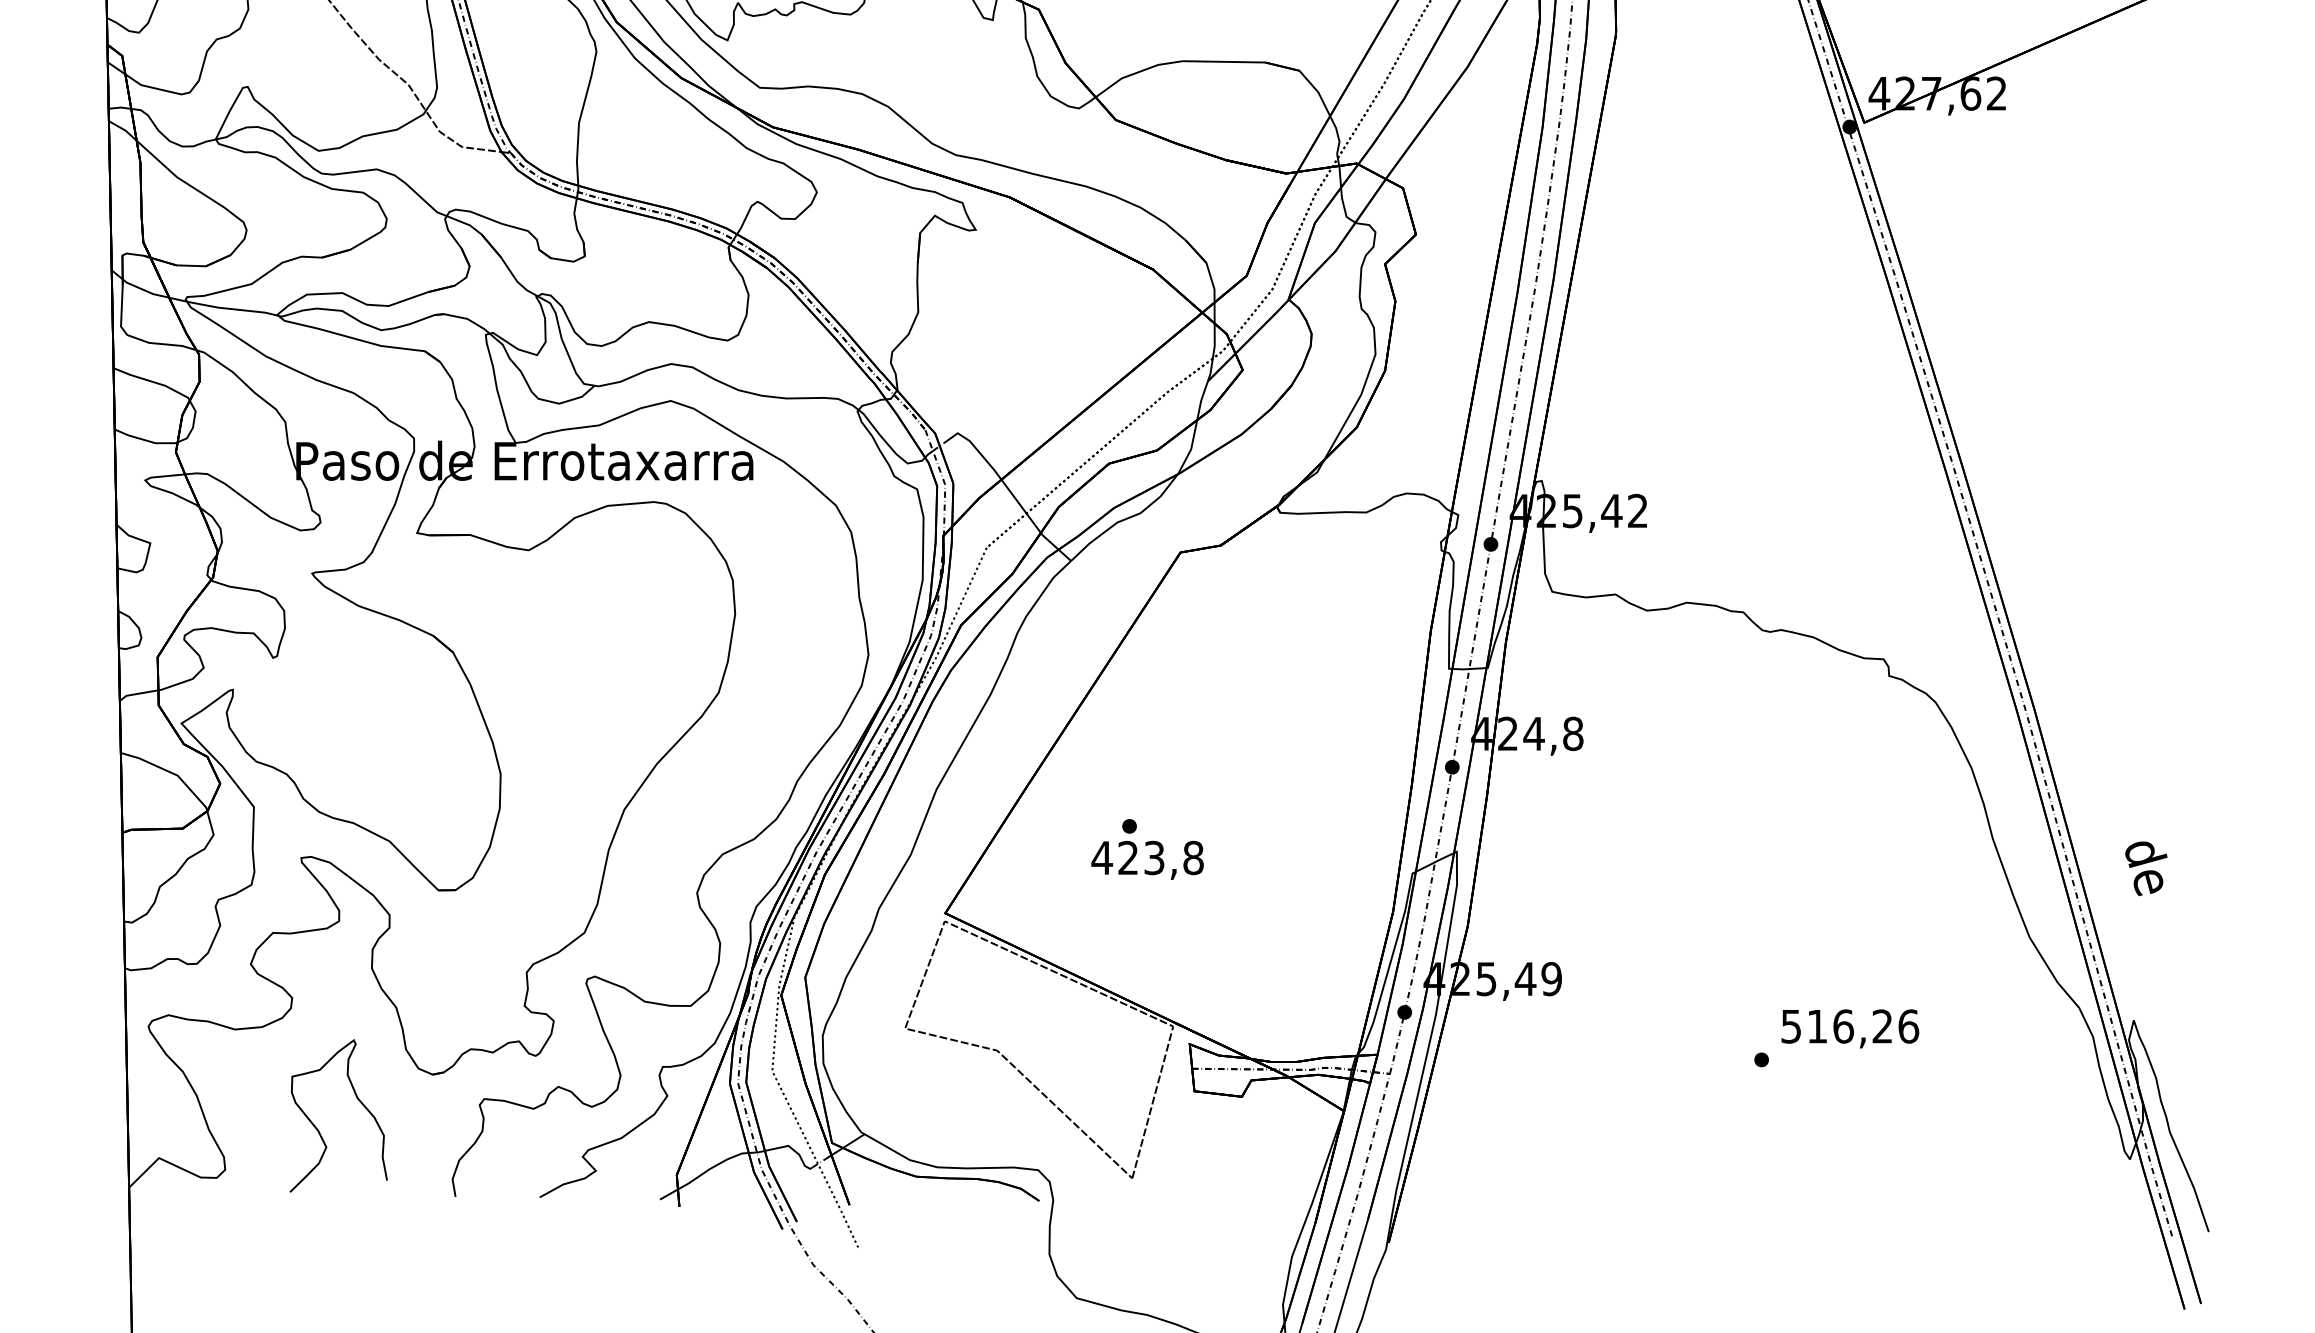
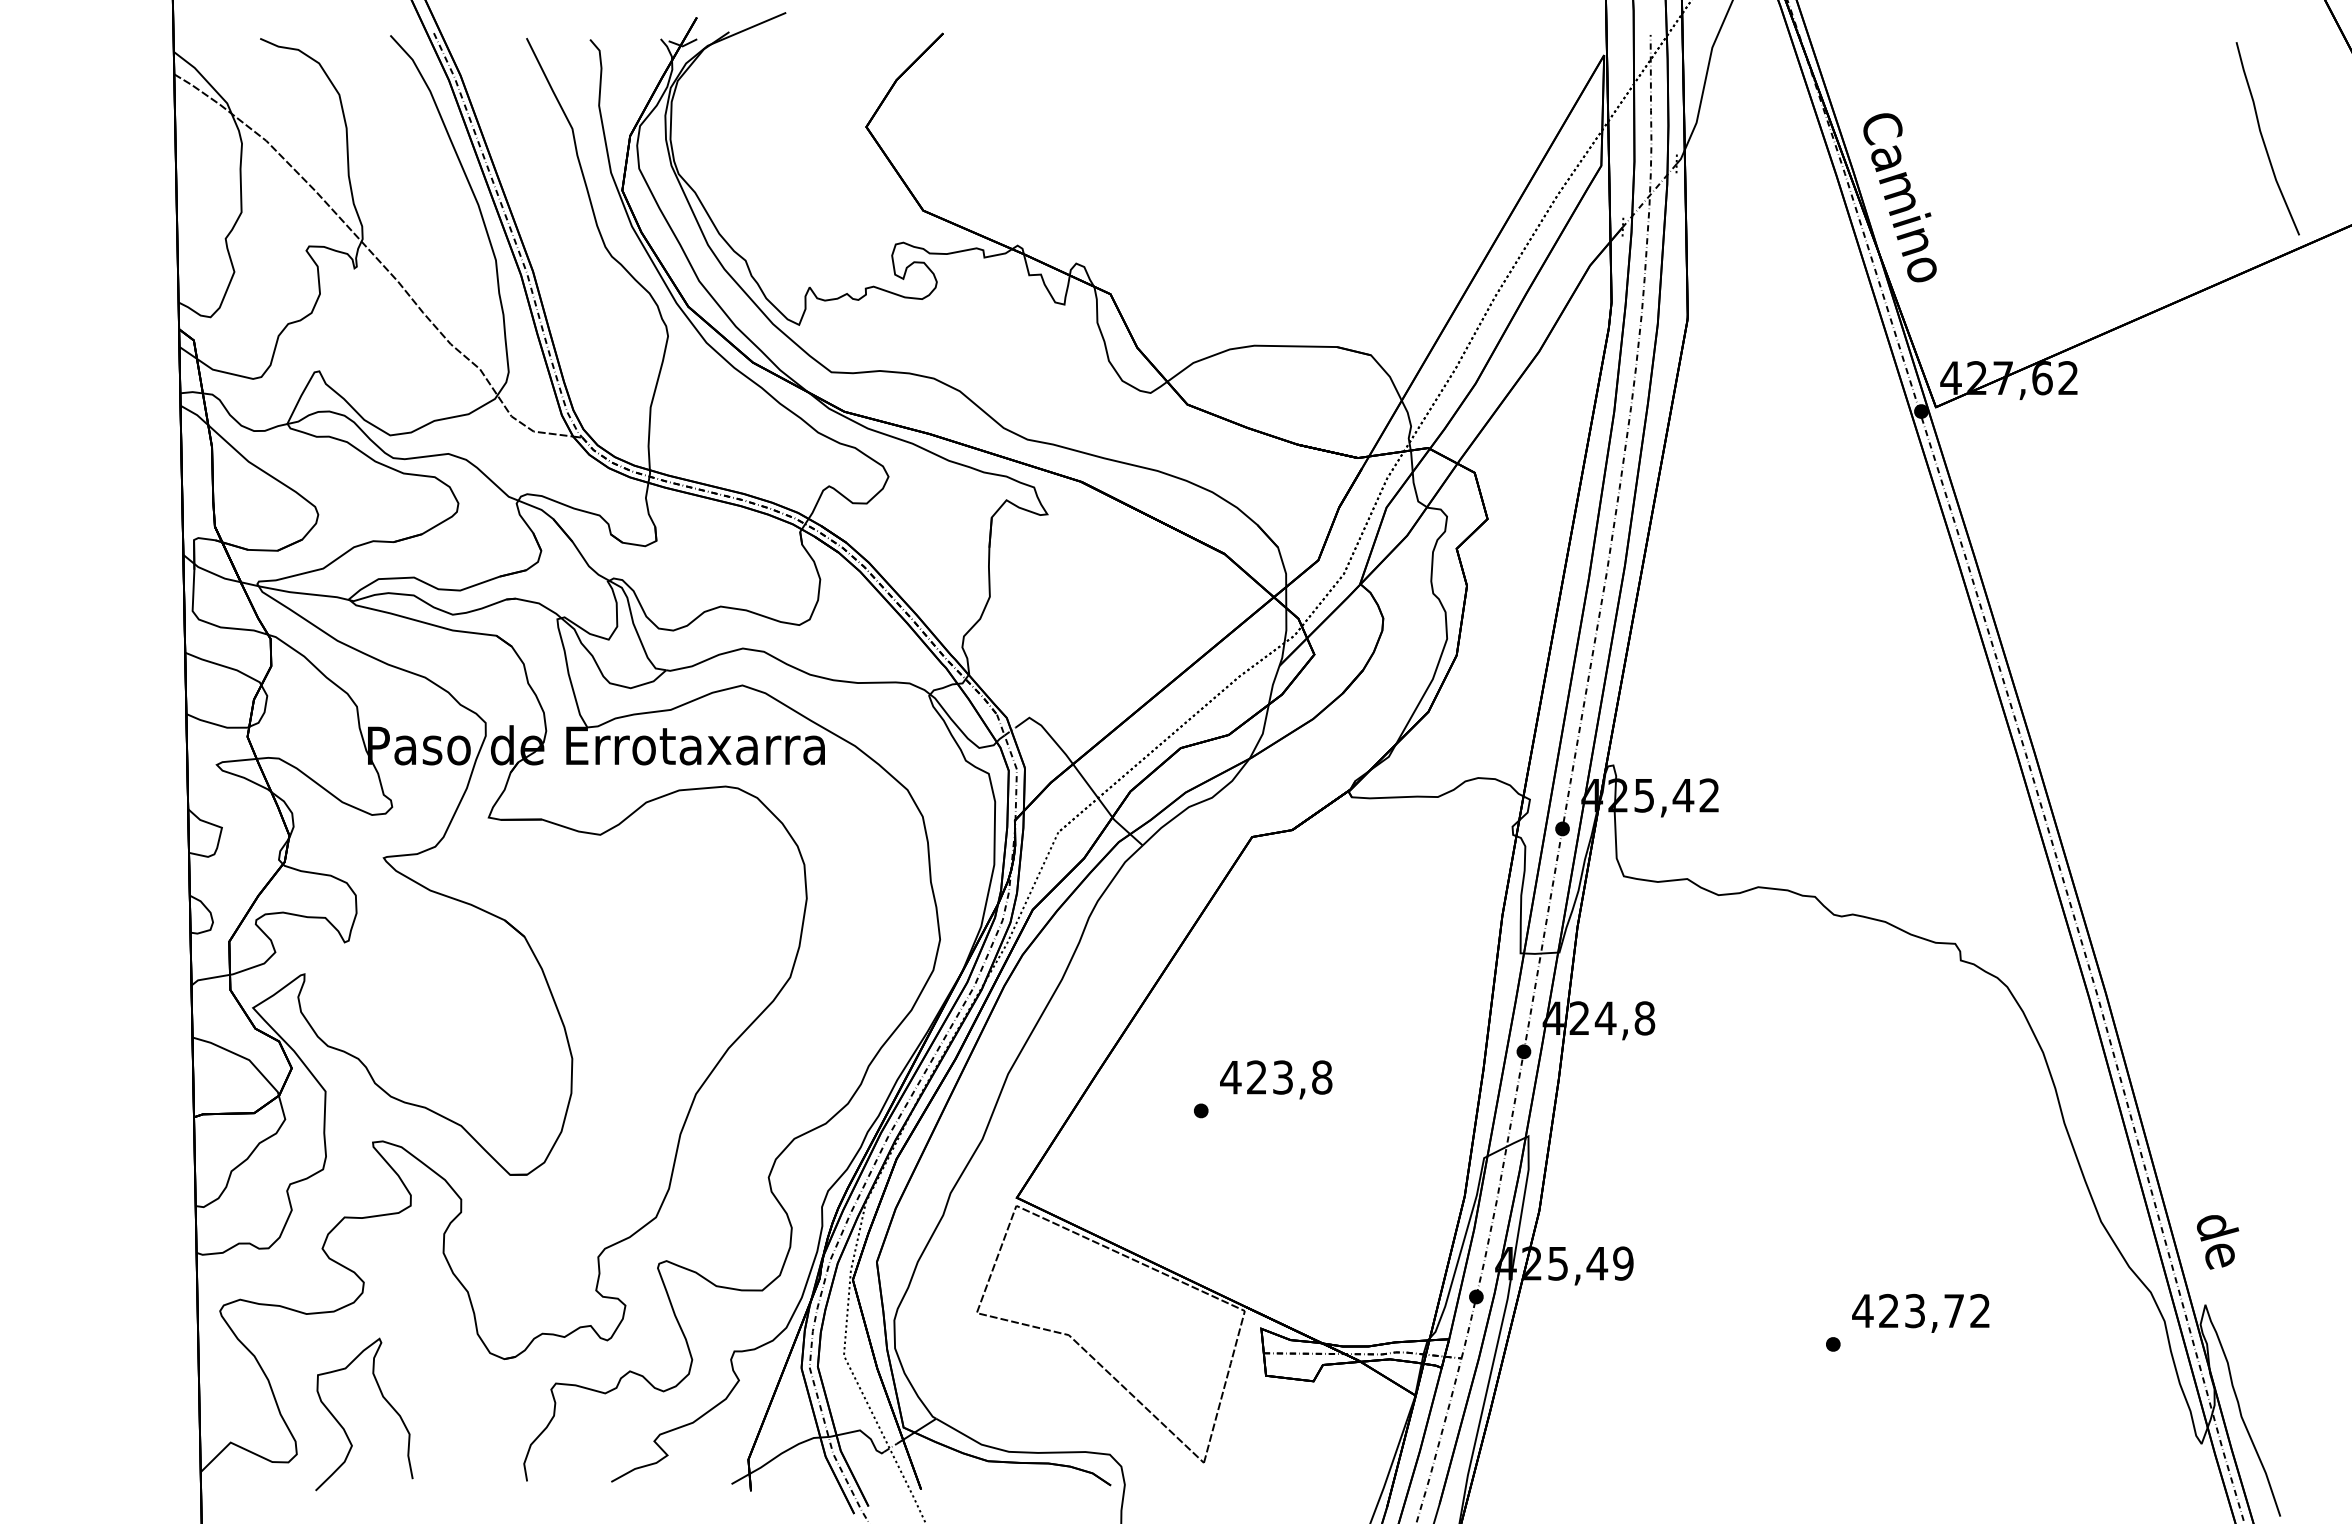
text: (1147, 859) -> (1276, 1079), moved
text: (2146, 868) -> (2218, 1242), moved
text: (1849, 1025) -> (1921, 1310), 516,26 -> 423,72
curve: (318, 1129) -> (344, 1428), moved

